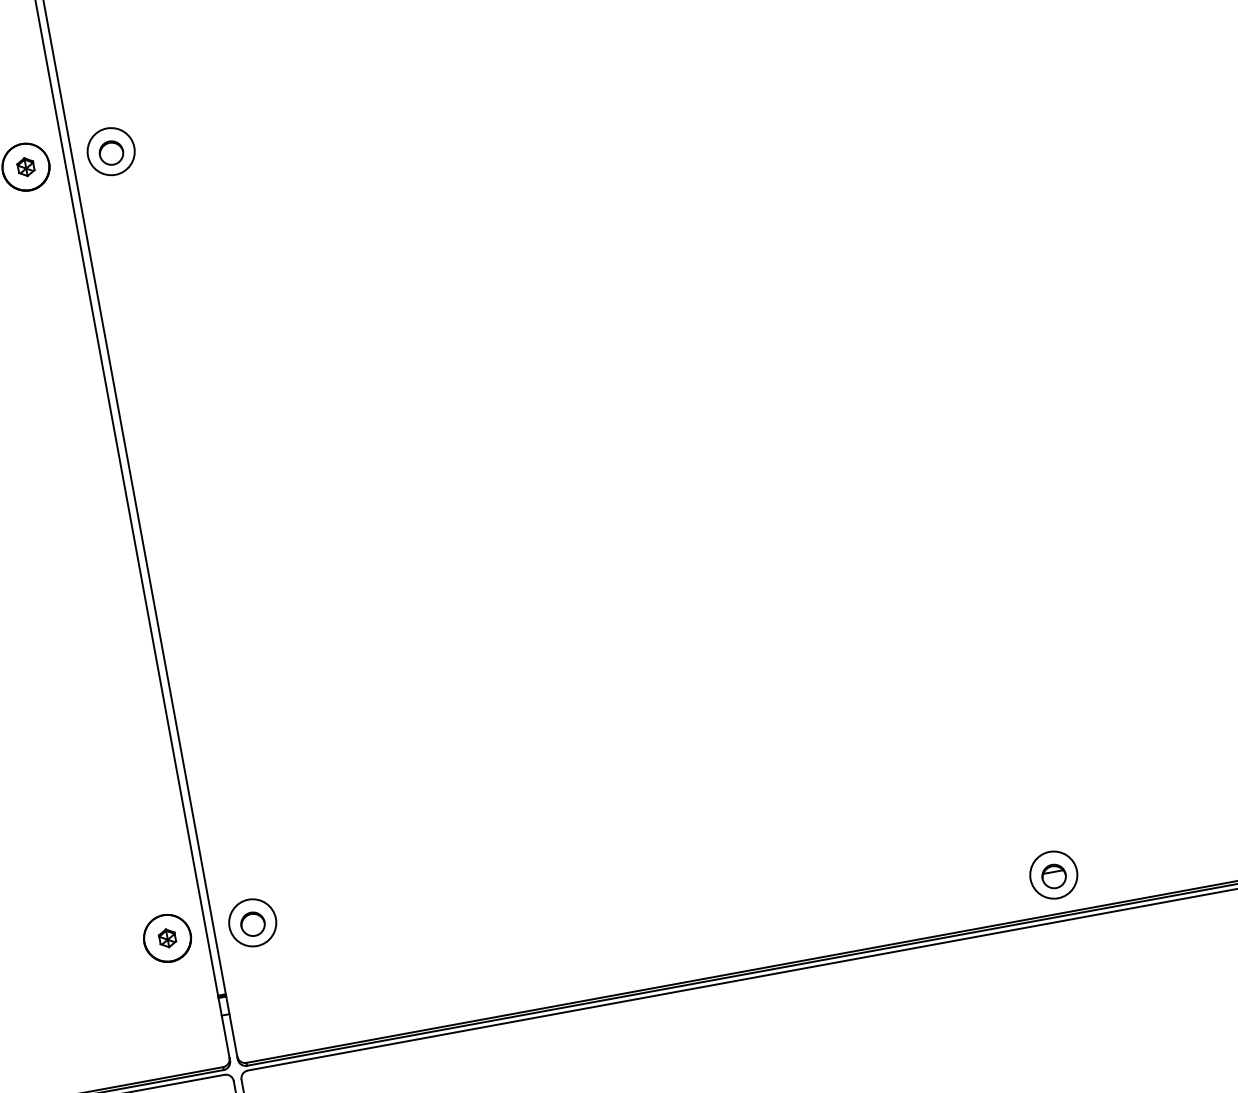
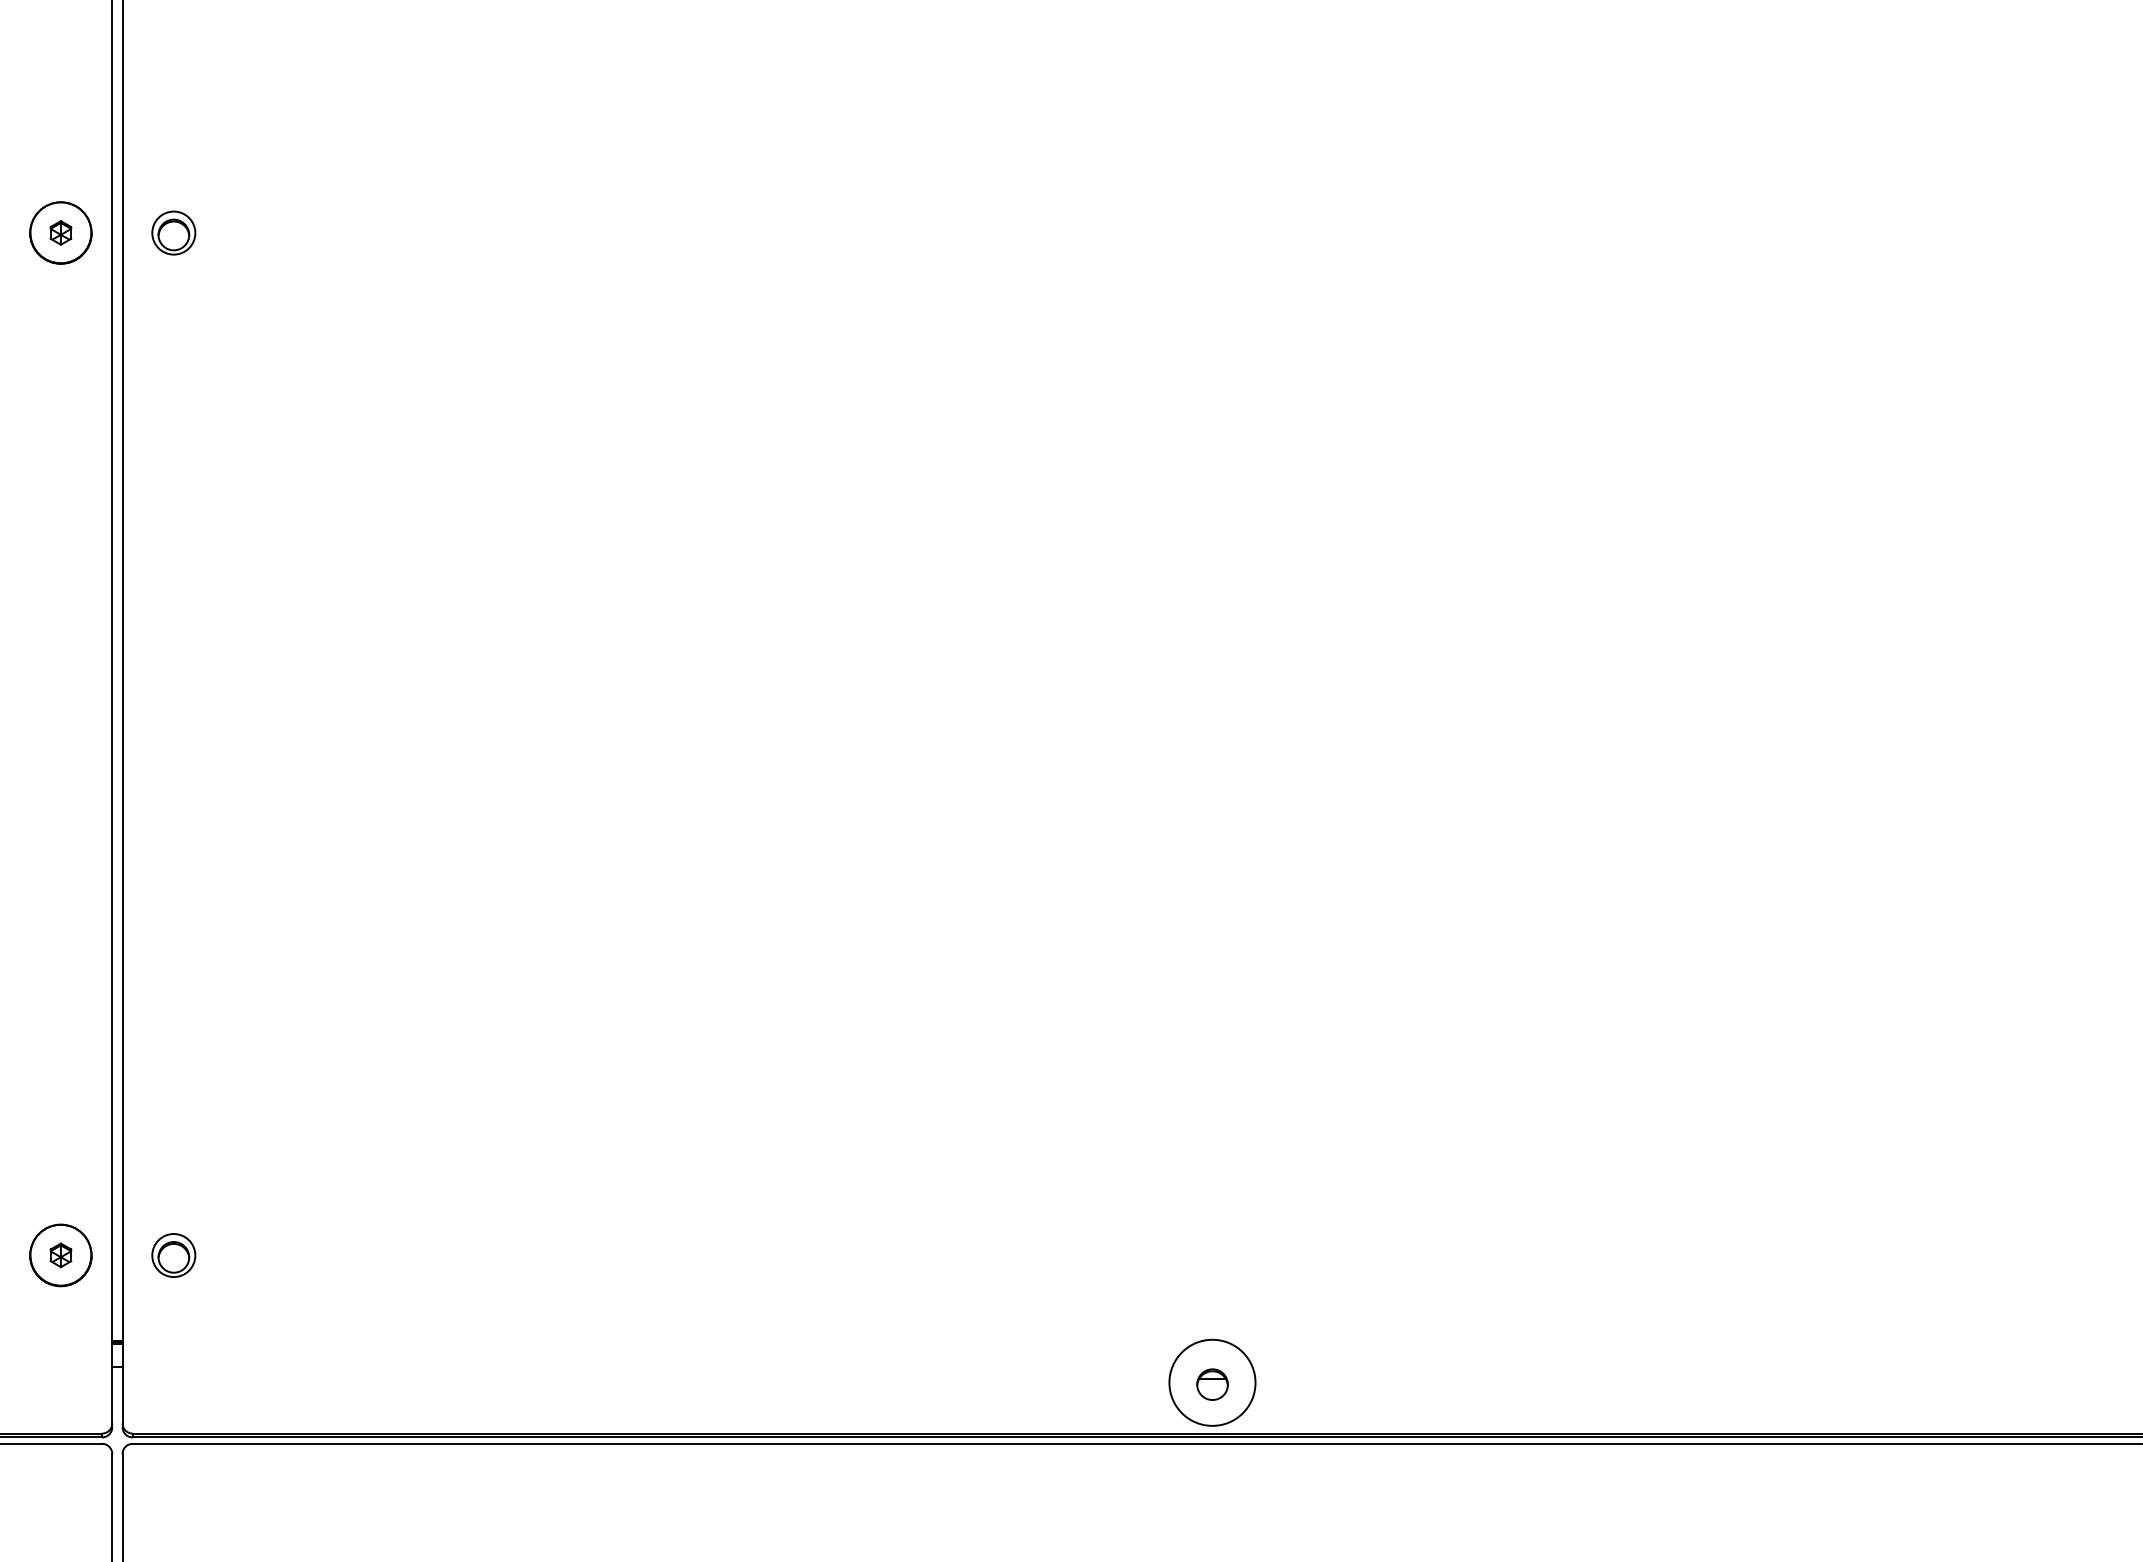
circle: (110, 151) -> (173, 232), size x0.7
circle: (1053, 874) -> (1212, 1382), size x1.4
circle: (252, 922) -> (173, 1255), size x0.7

